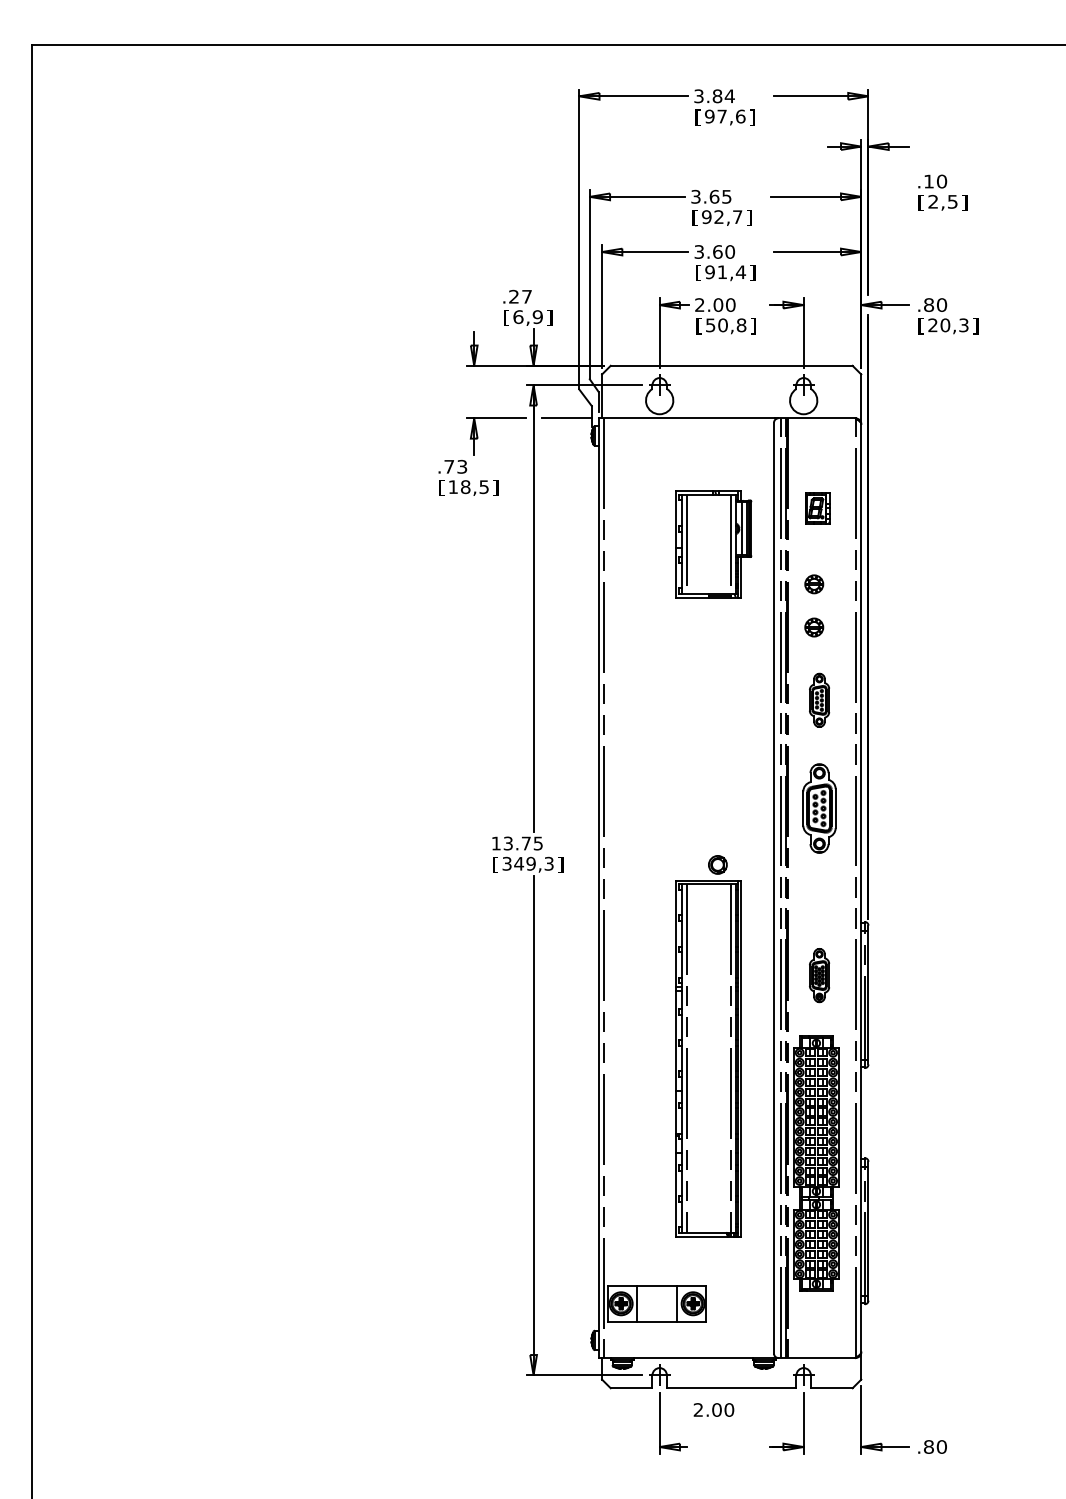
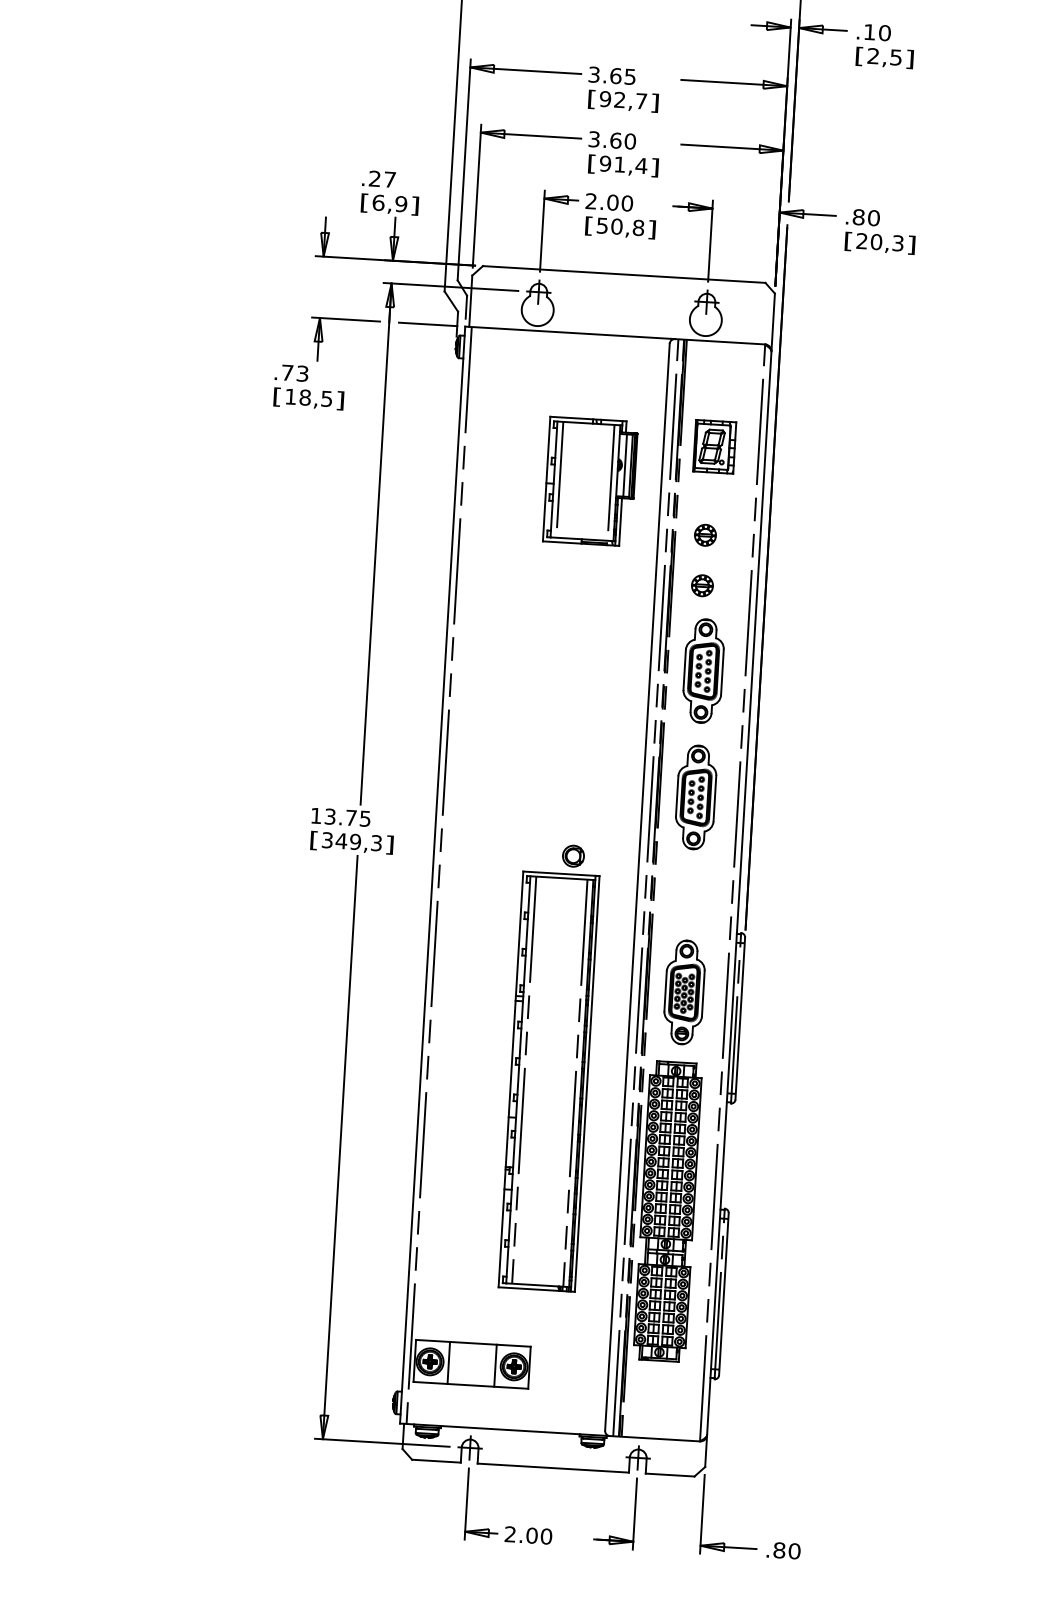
text: (942, 192) -> (884, 45), moved
part: (817, 507) -> (714, 445), size x1.43
part: (819, 700) -> (703, 671), size x1.67
part: (819, 975) -> (684, 992), size x1.67
text: (713, 1409) -> (528, 1534), moved

